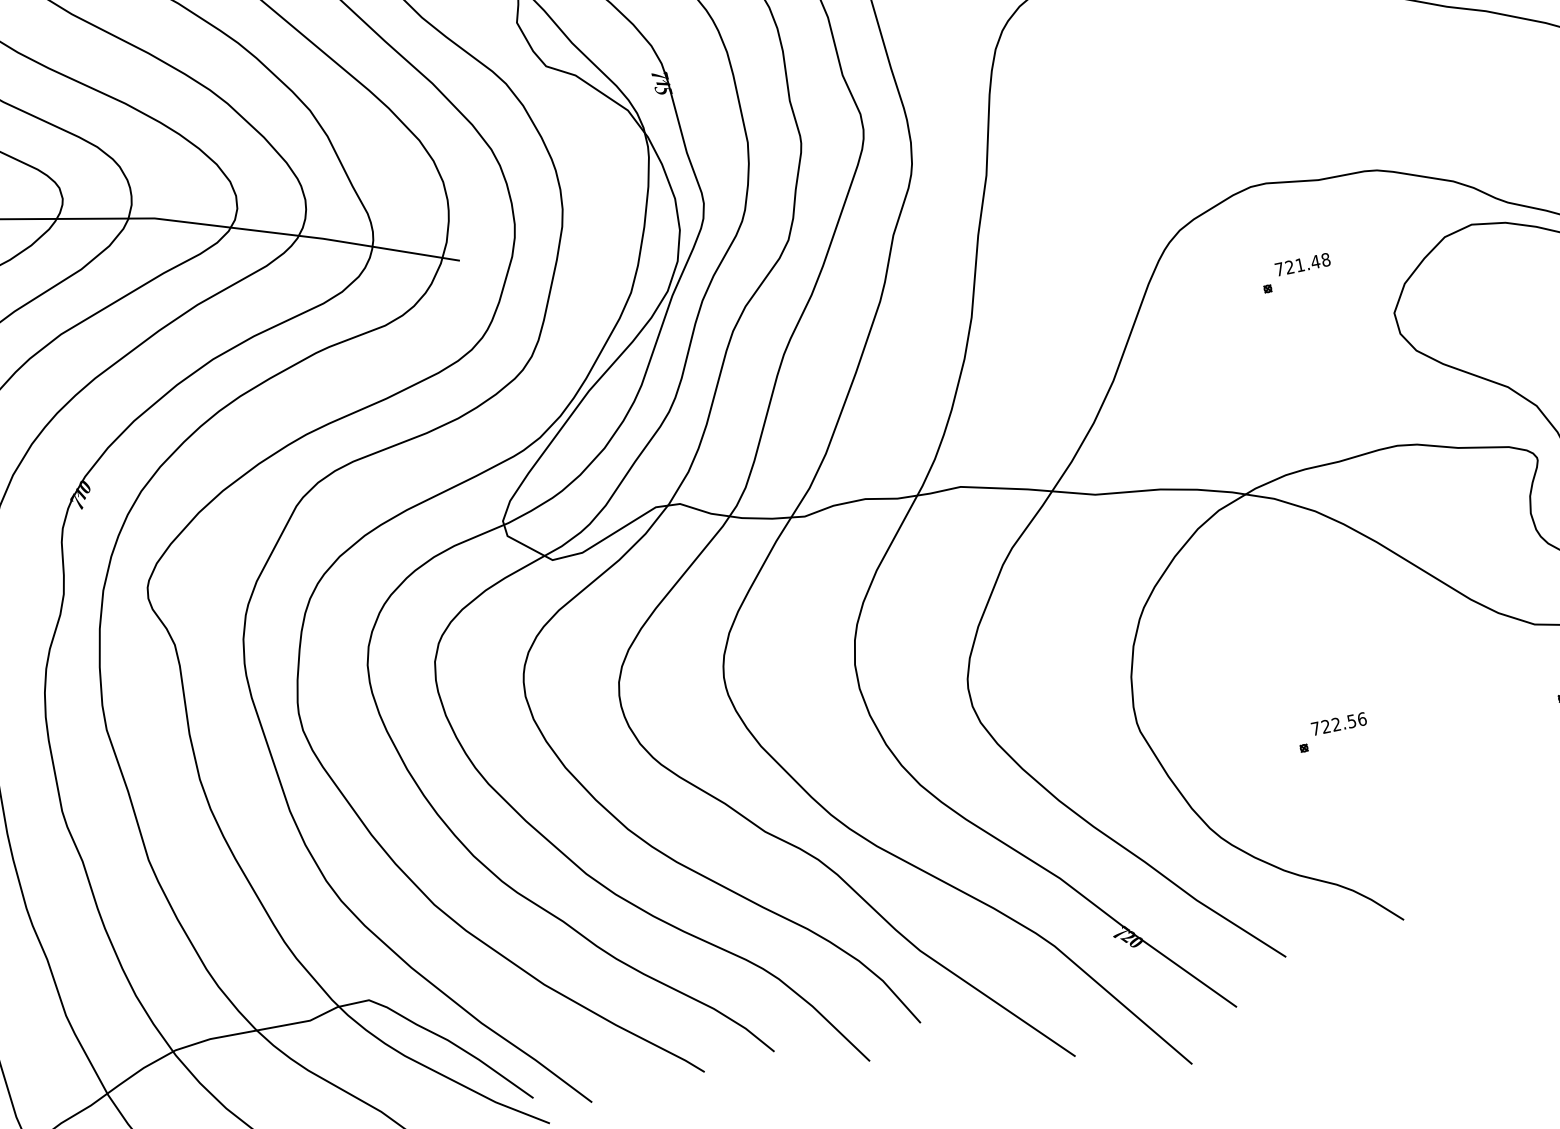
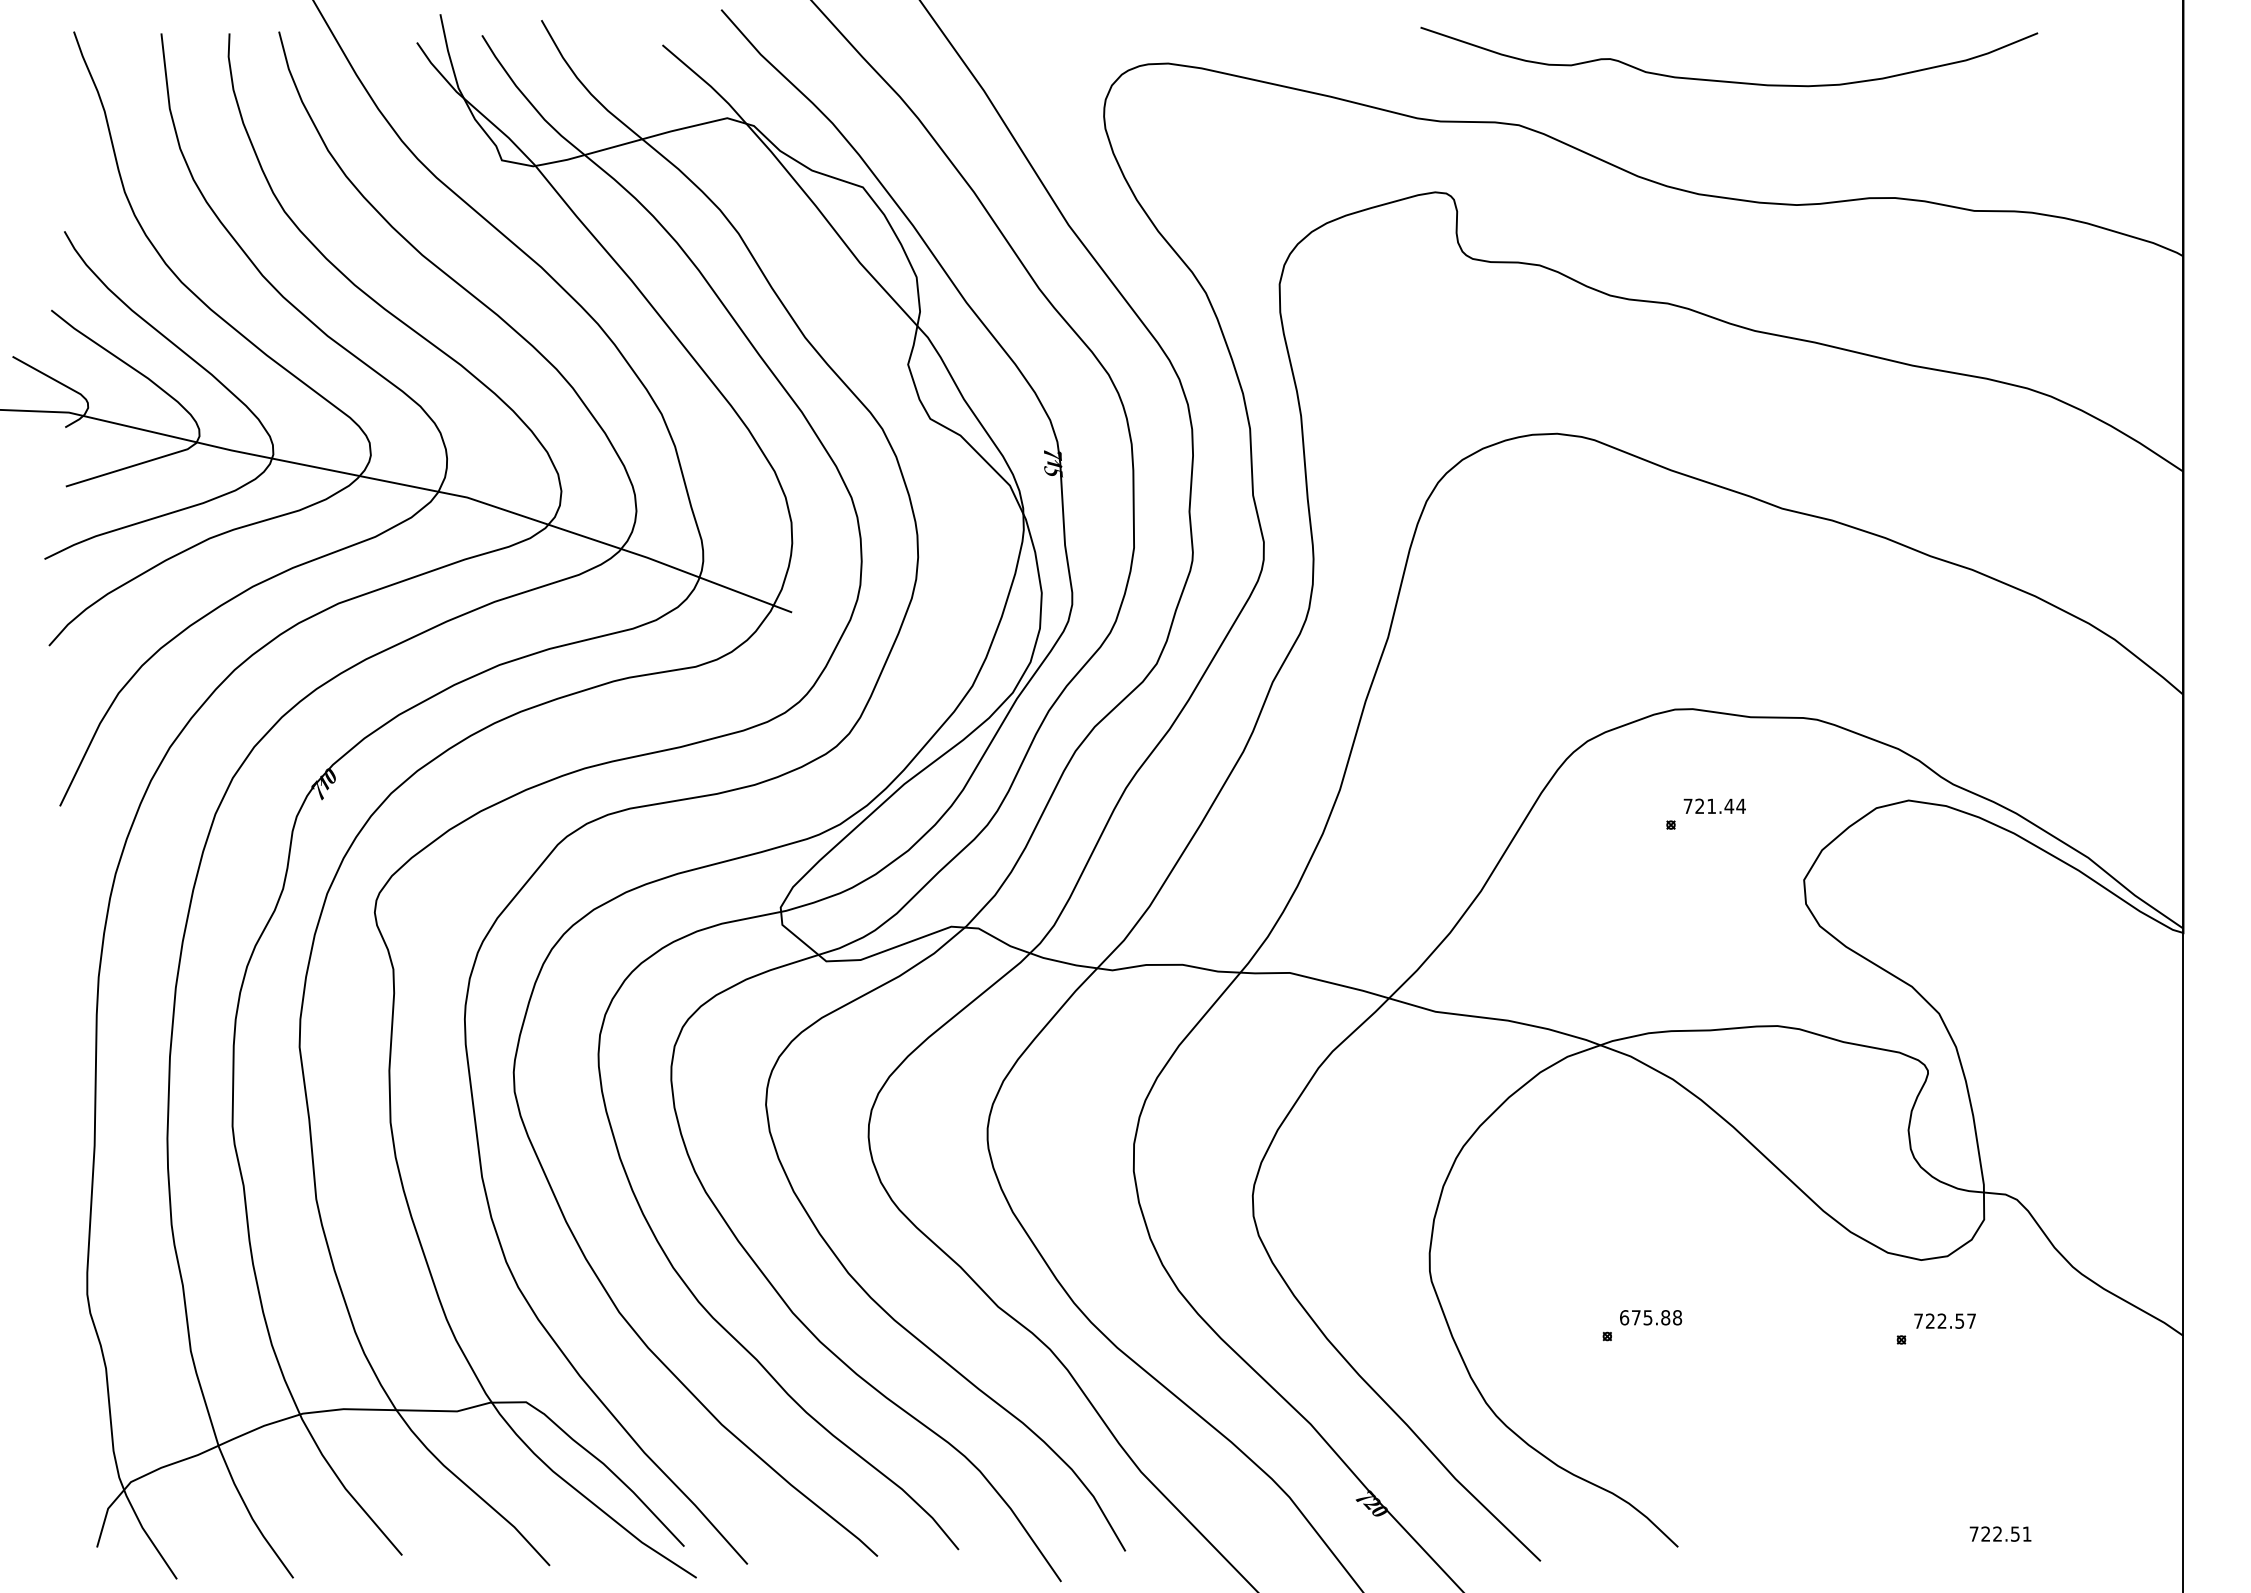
text: (1325, 260) -> (1740, 806), 721.48 -> 721.44
text: (1339, 723) -> (1651, 1317), 722.56 -> 675.88

